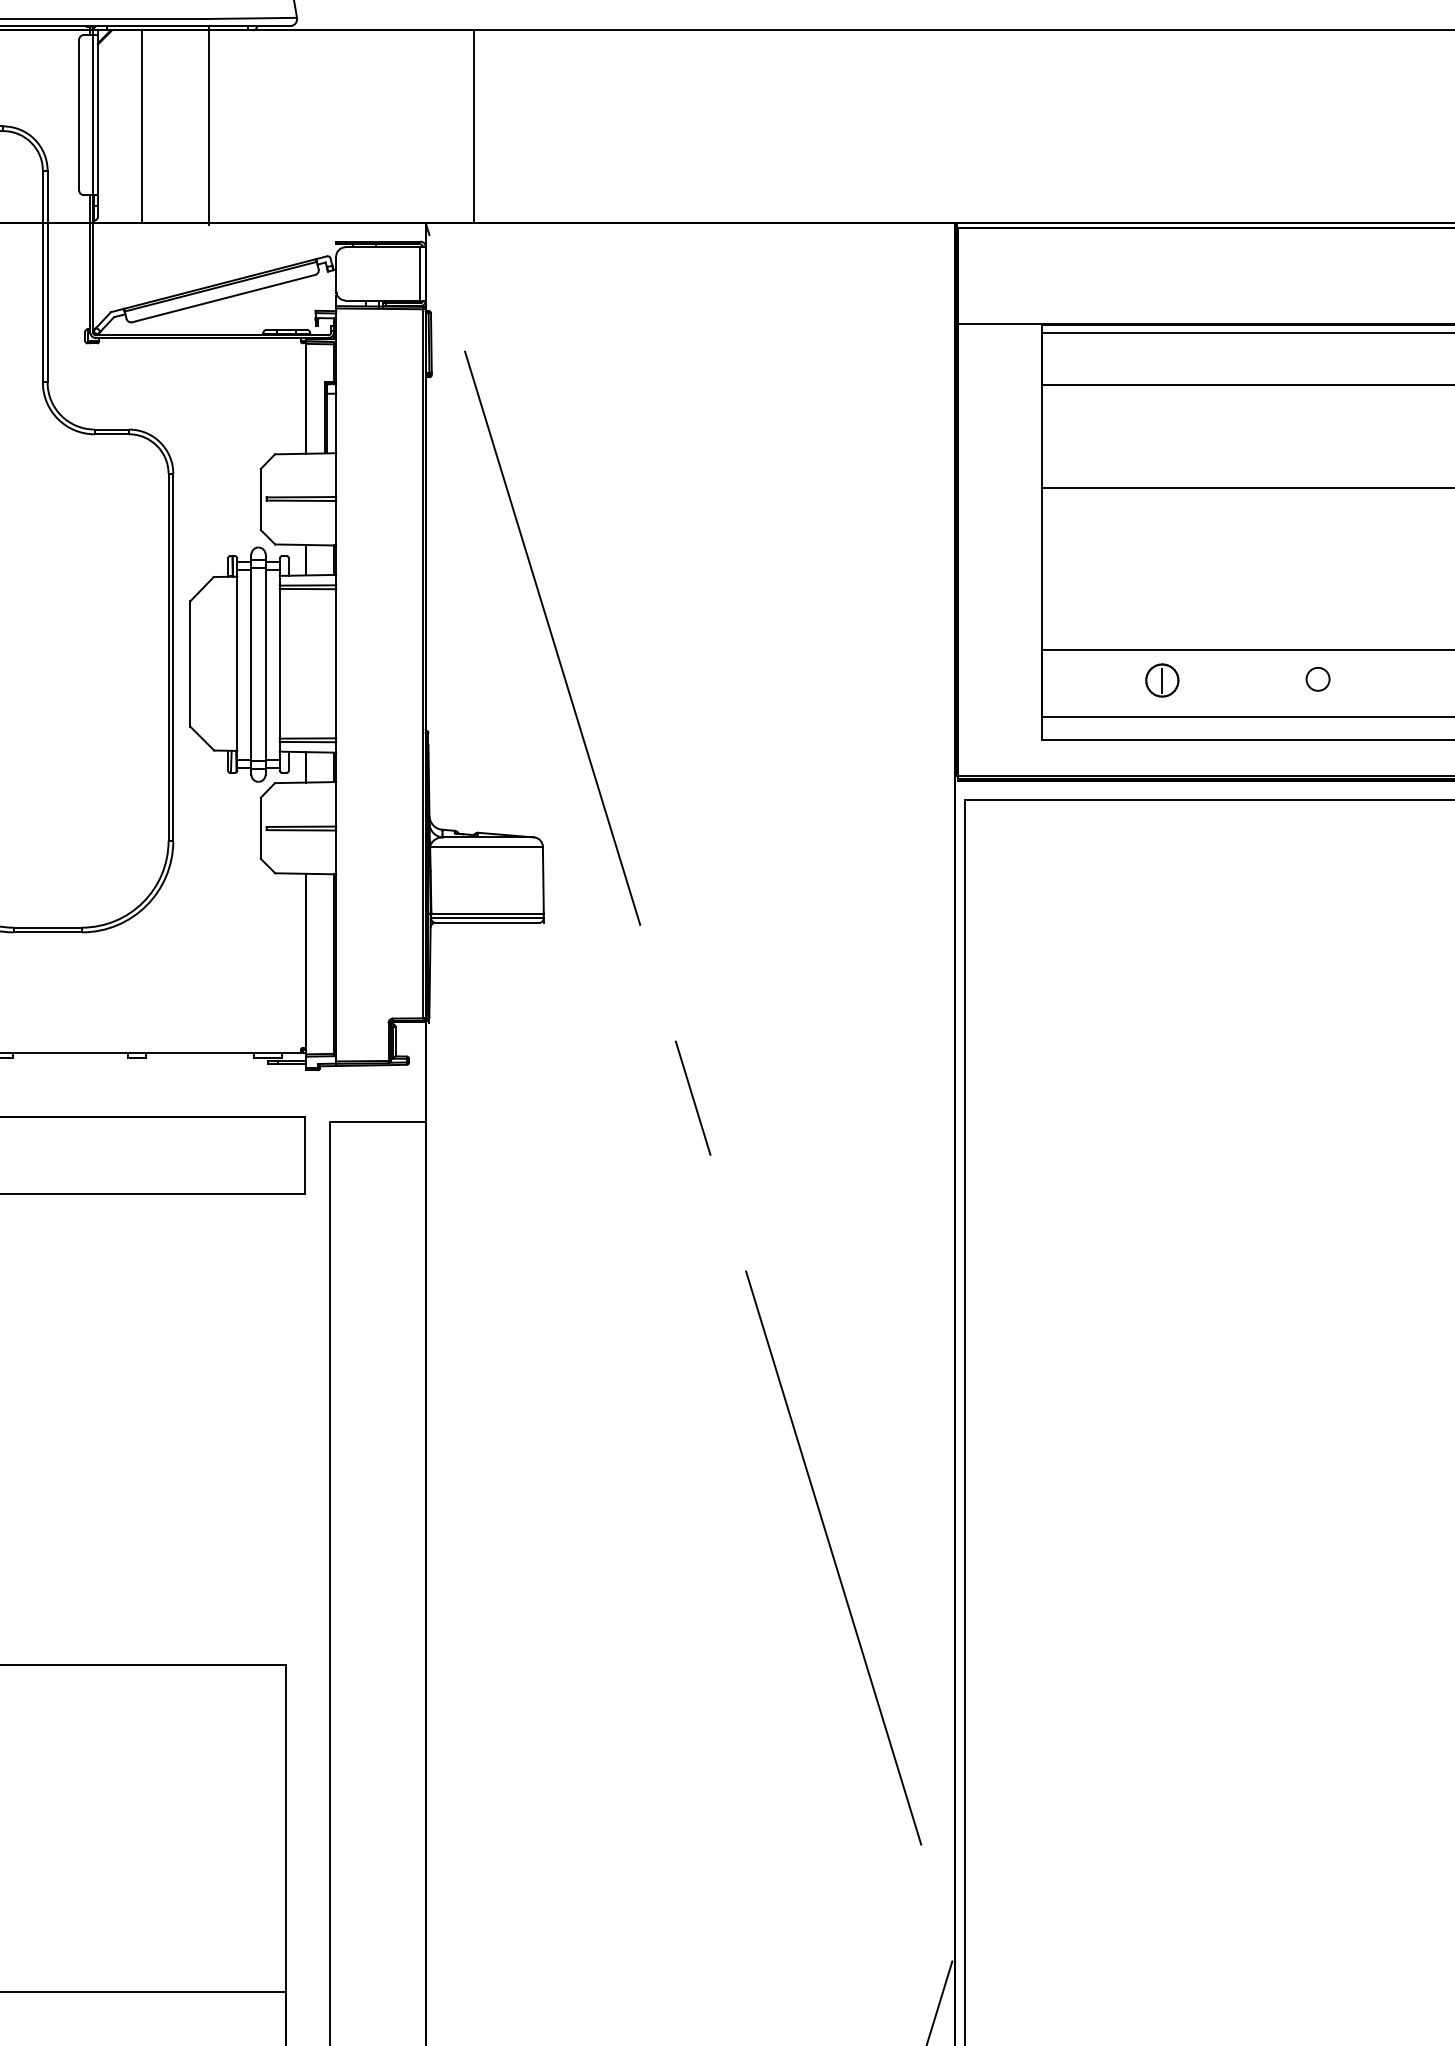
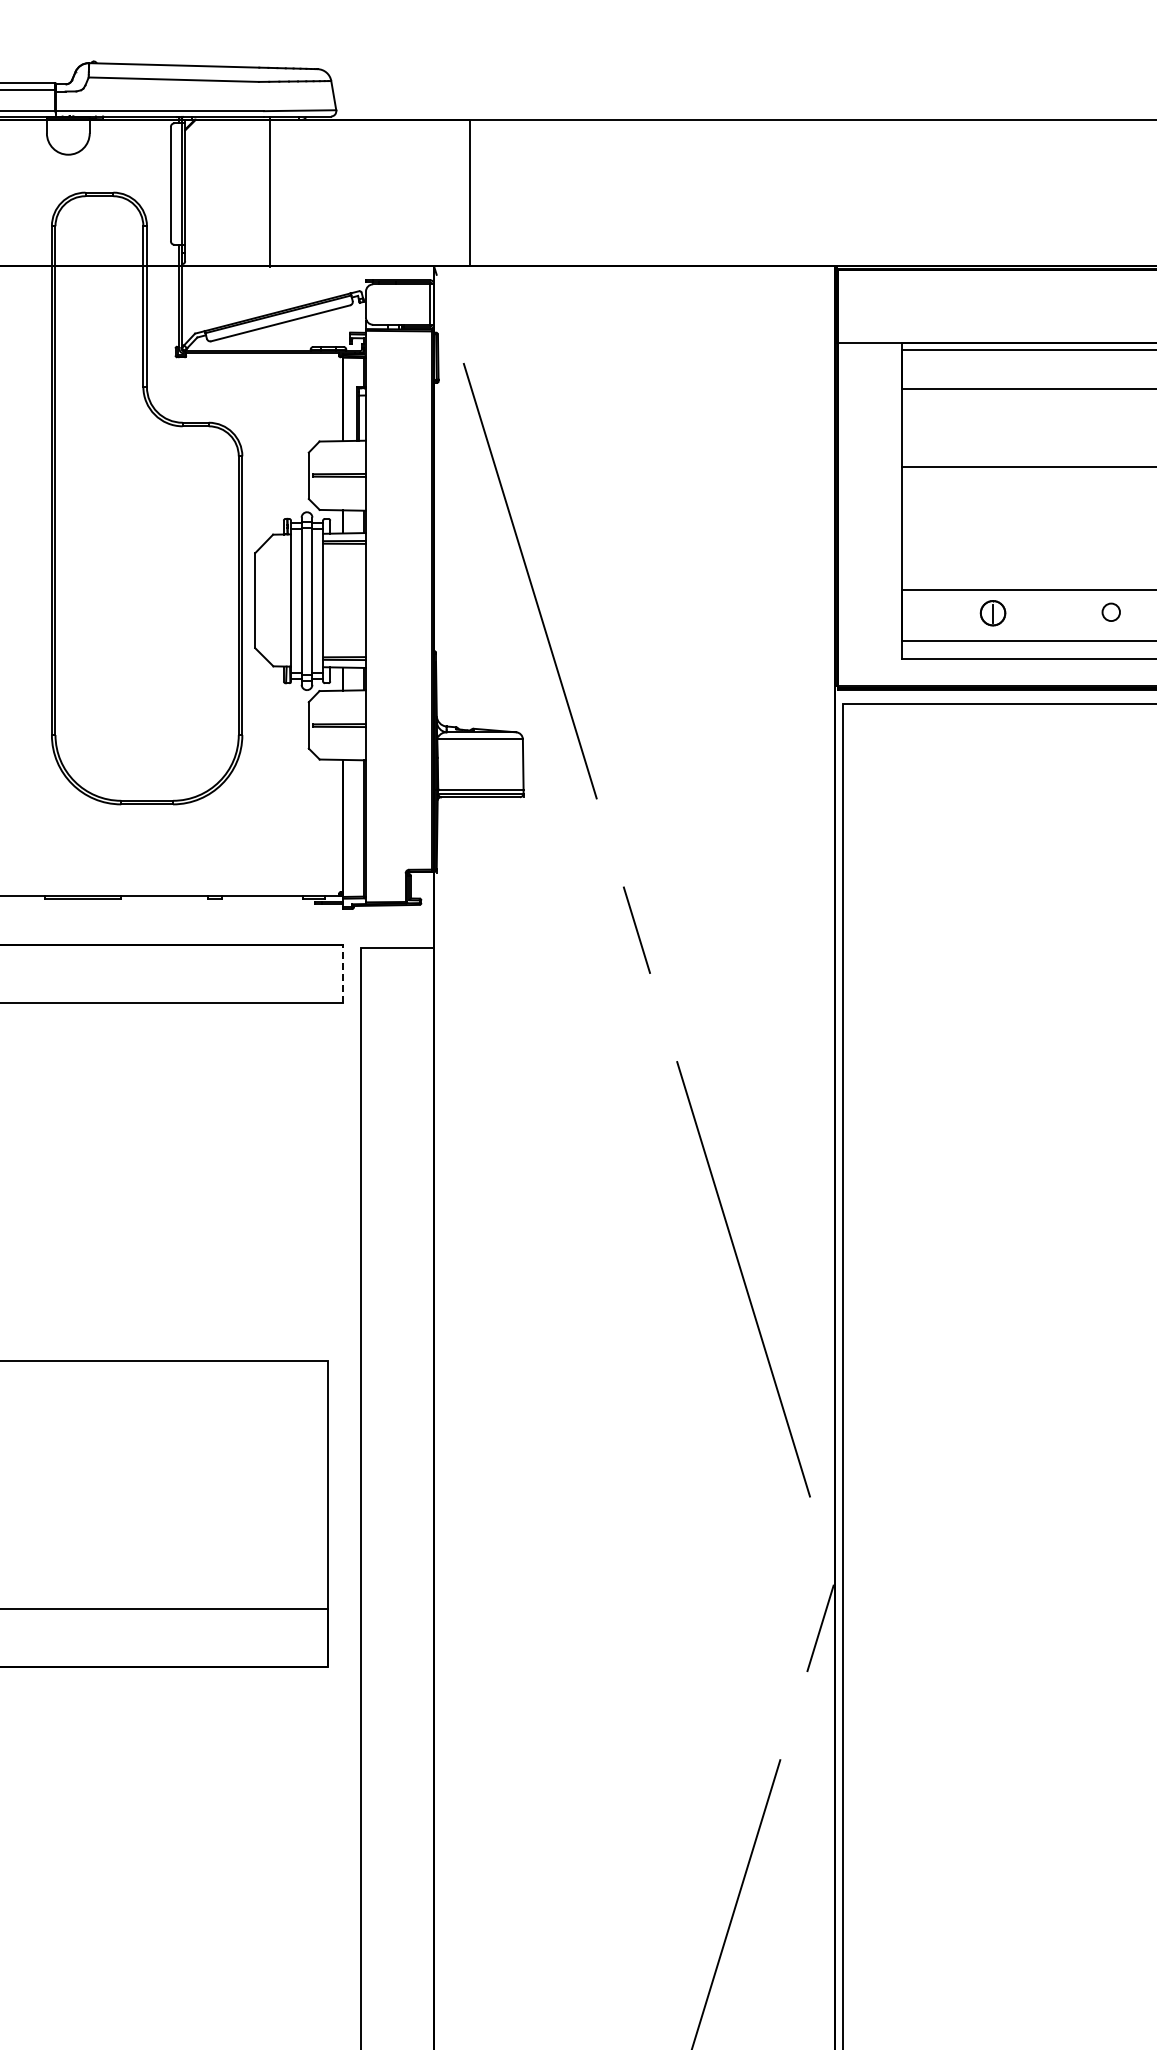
line: (141, 126) -> (218, 192), removed
line: (305, 1155) -> (342, 973), solid -> dashed

